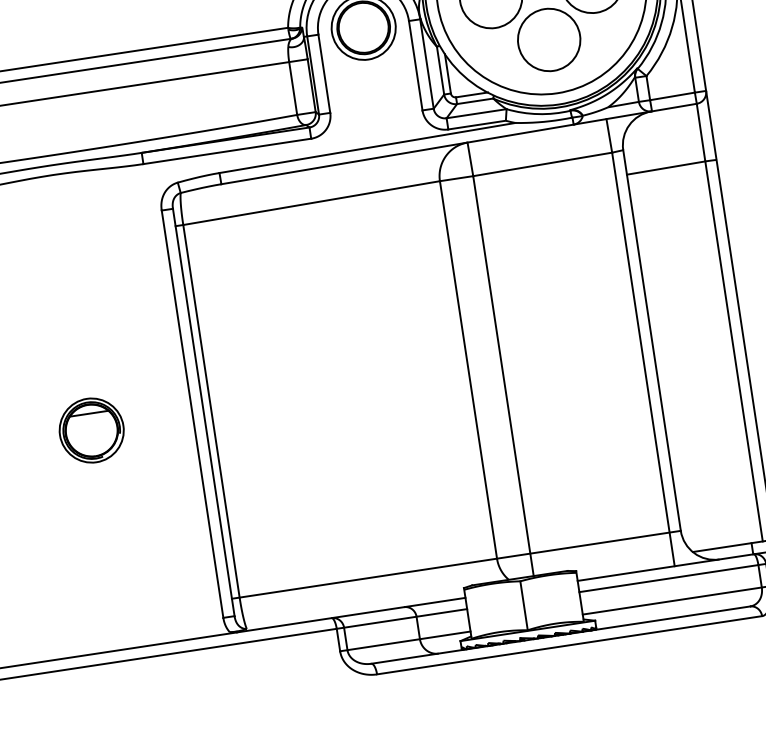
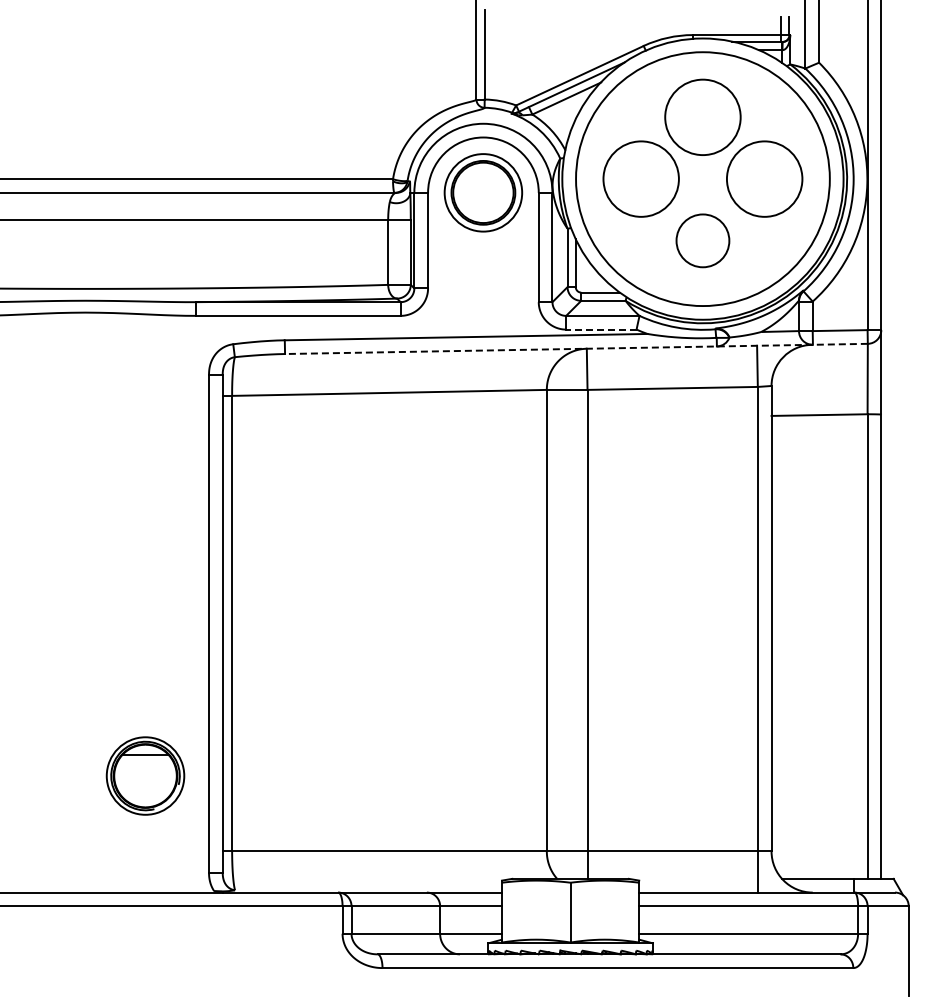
circle: (548, 39) -> (702, 240), size x0.7
line: (476, 125) -> (600, 329), solid -> dashed
line: (458, 143) -> (575, 348), solid -> dashed
part: (91, 430) -> (145, 775), moved

